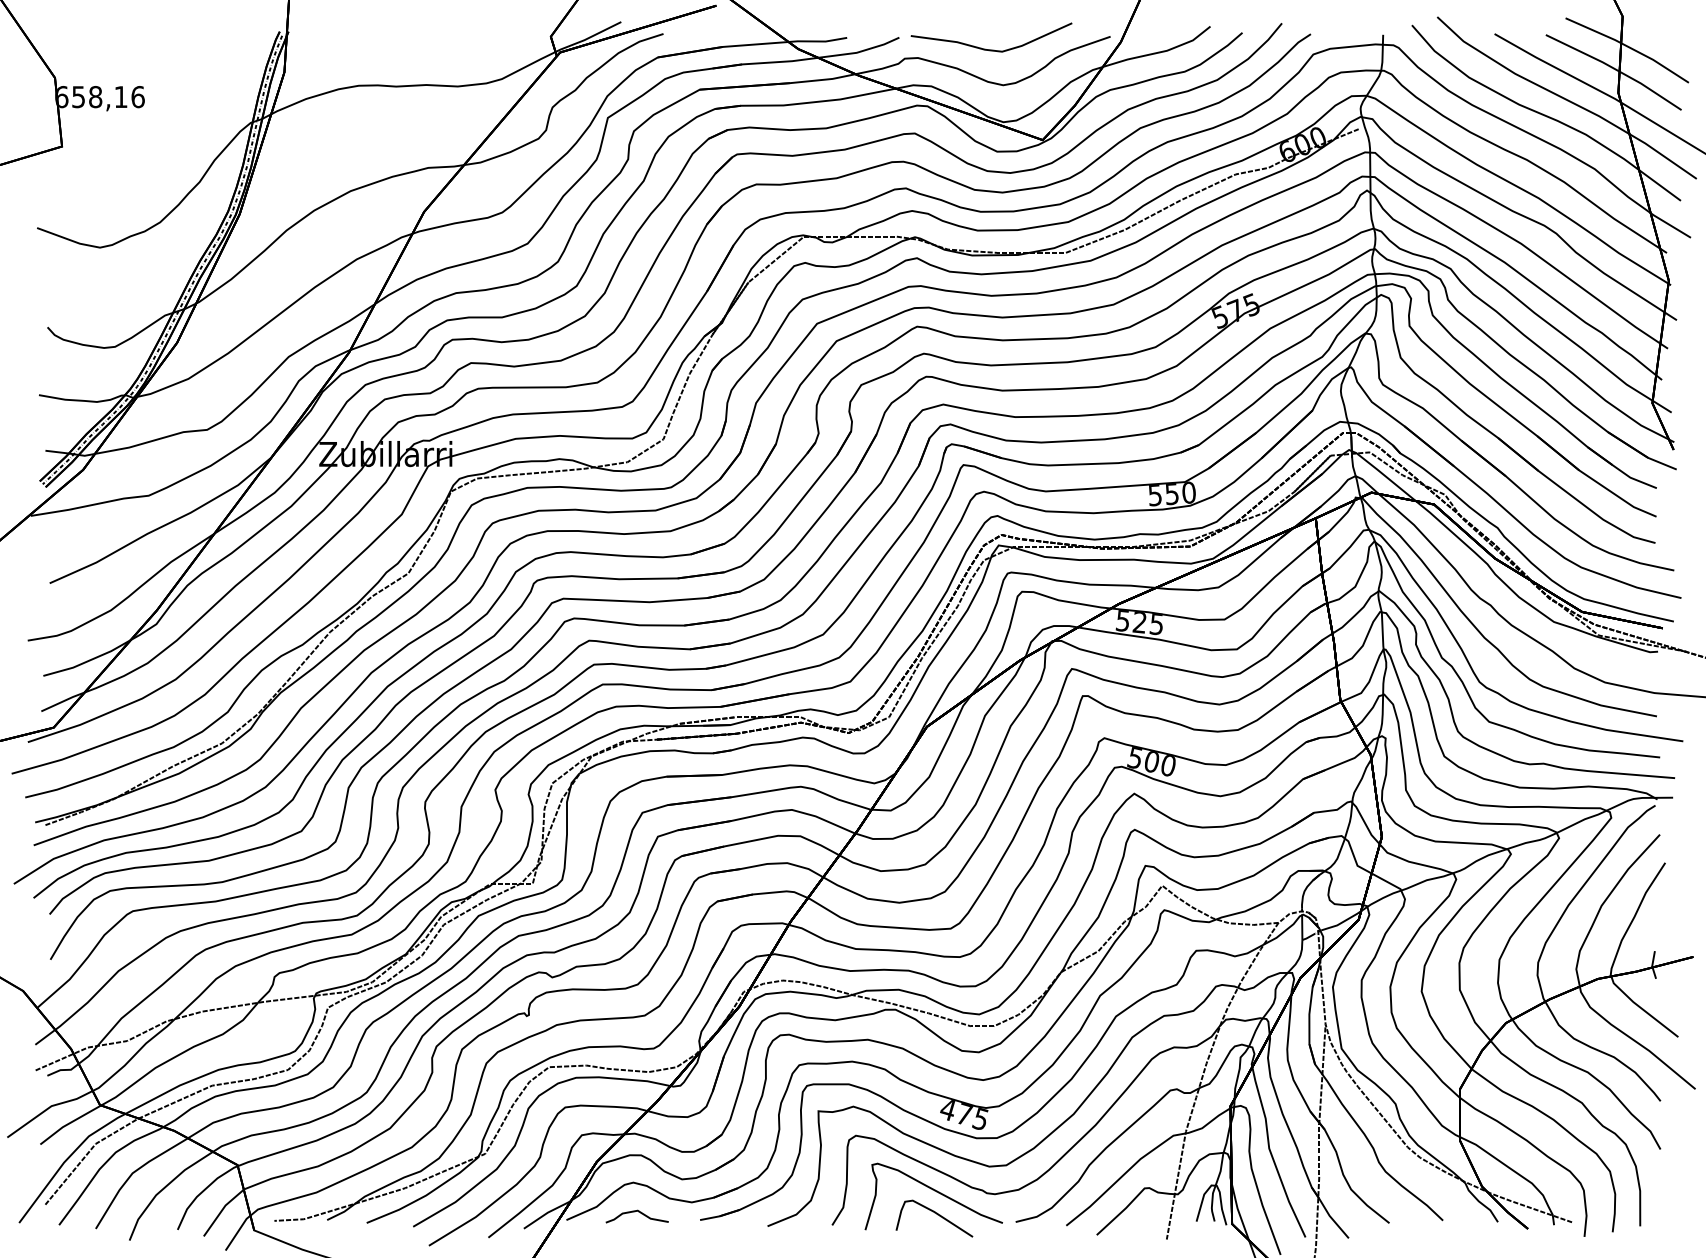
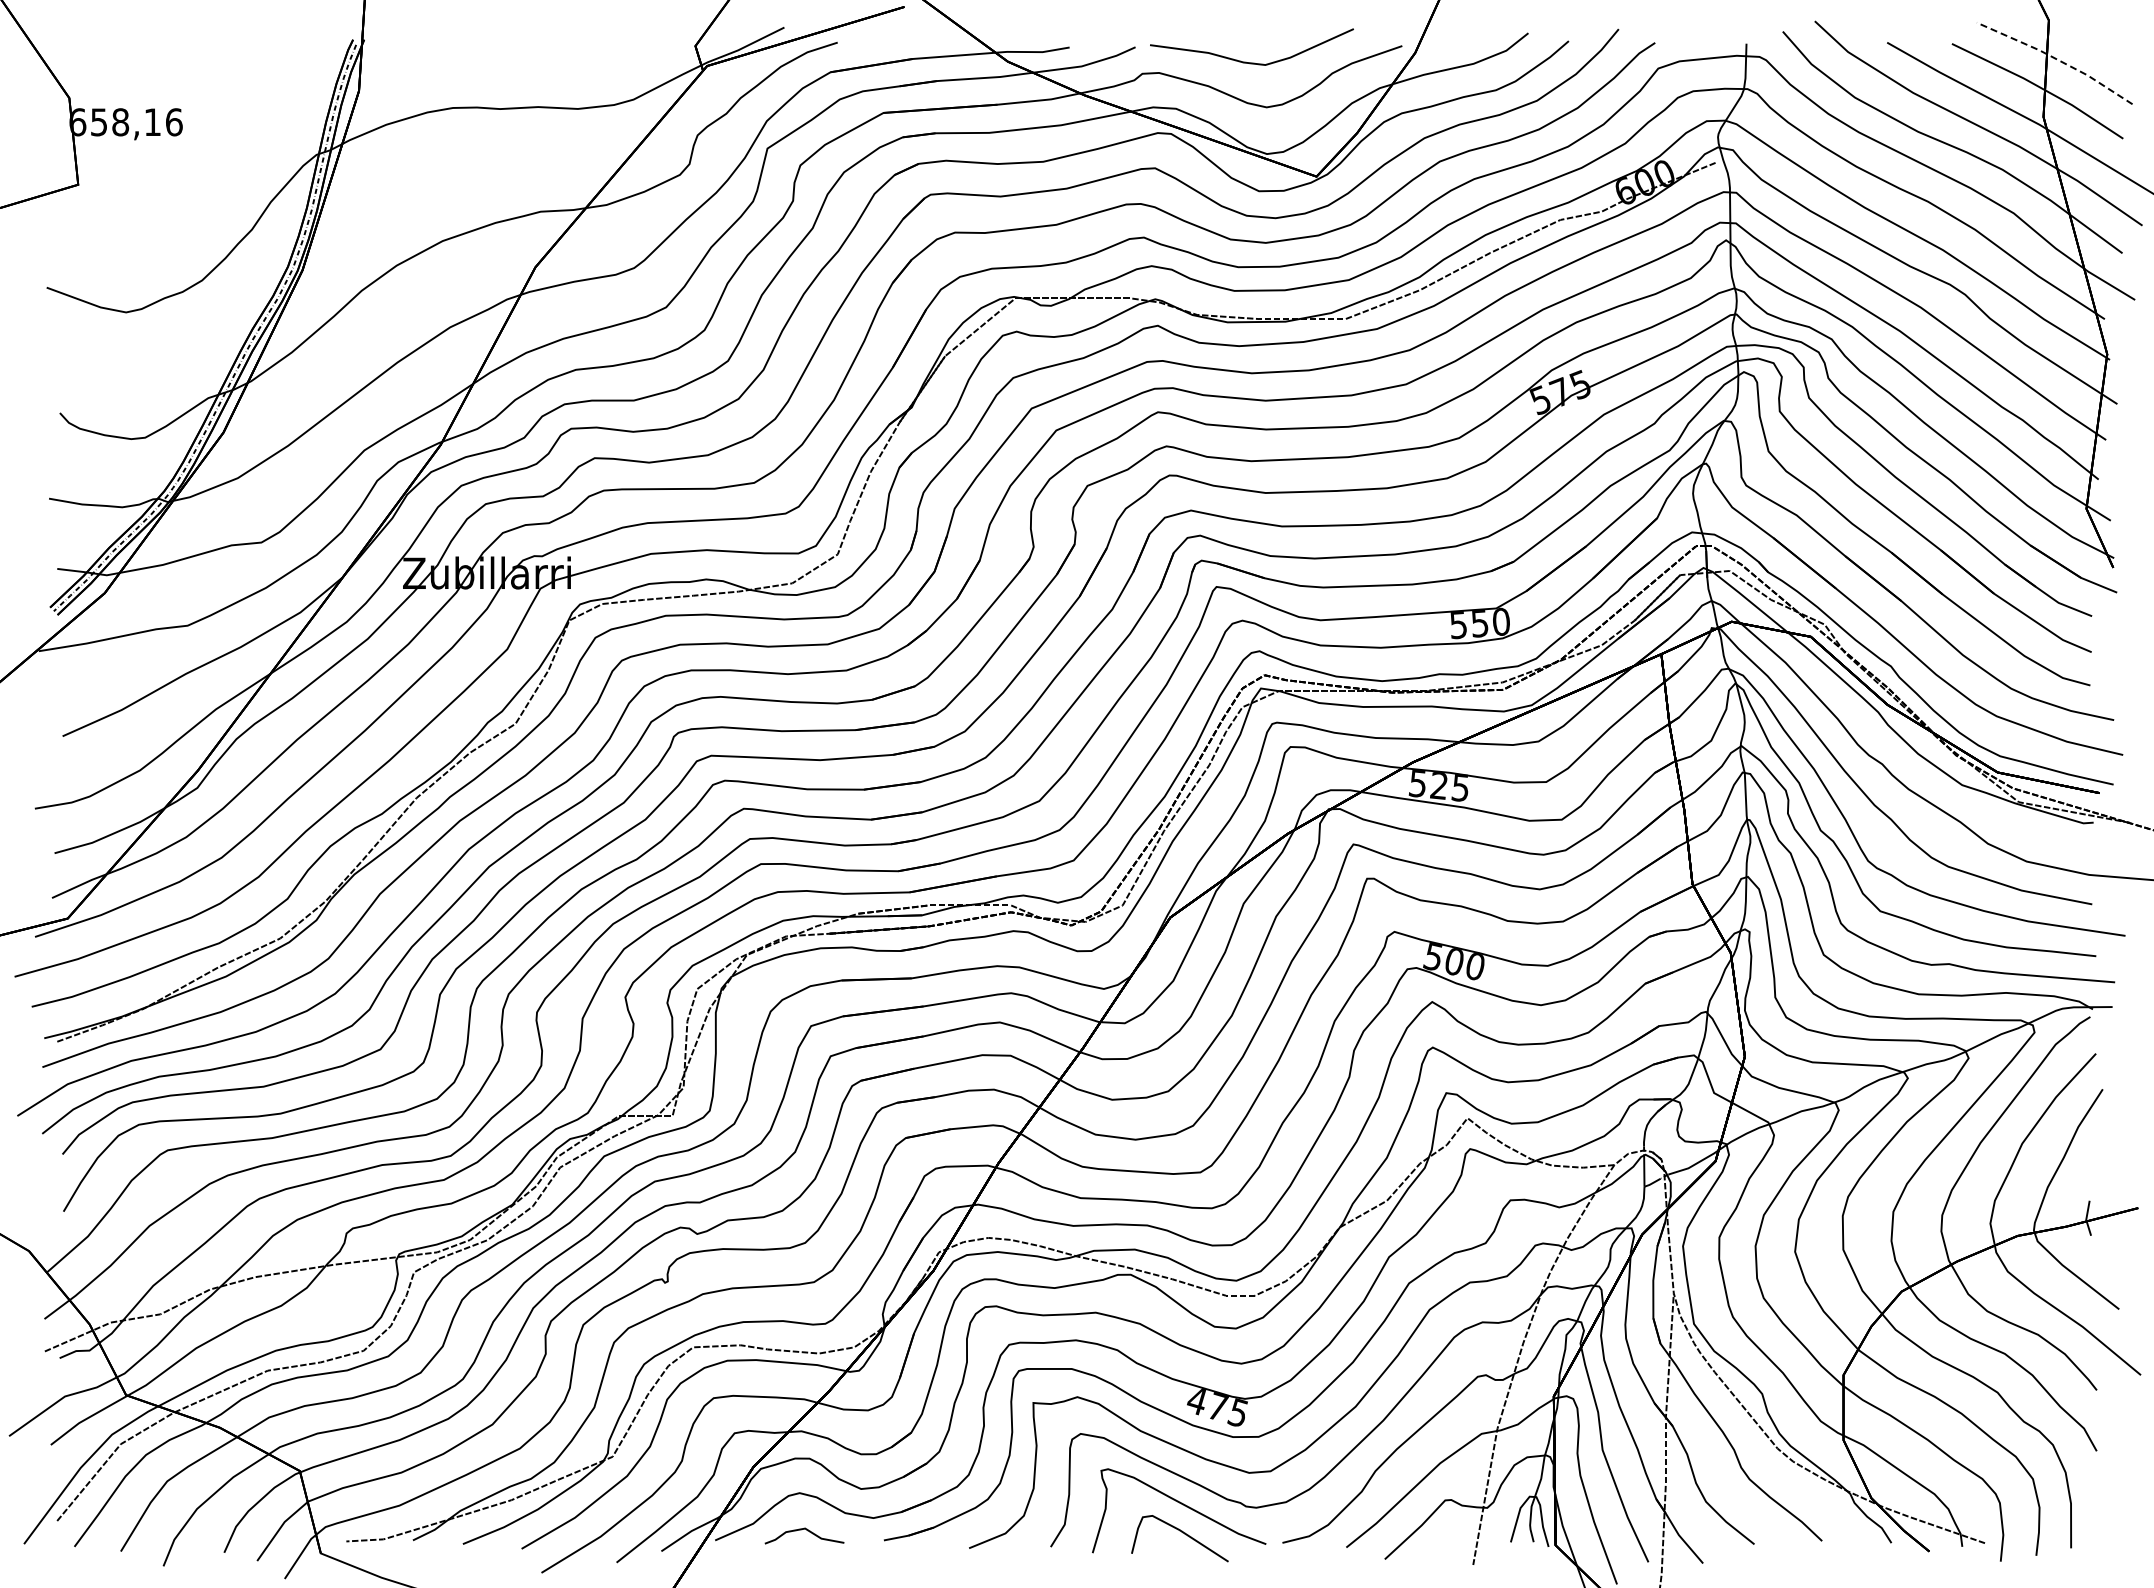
line: (1628, 47) -> (2056, 59), solid -> dashed

